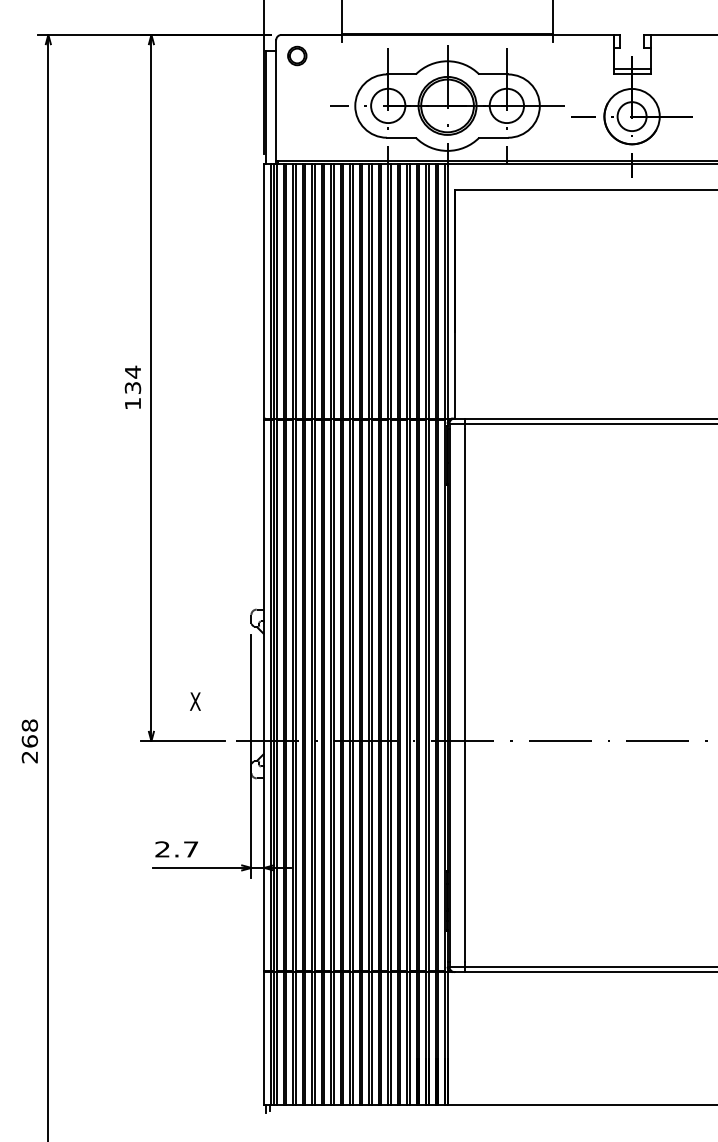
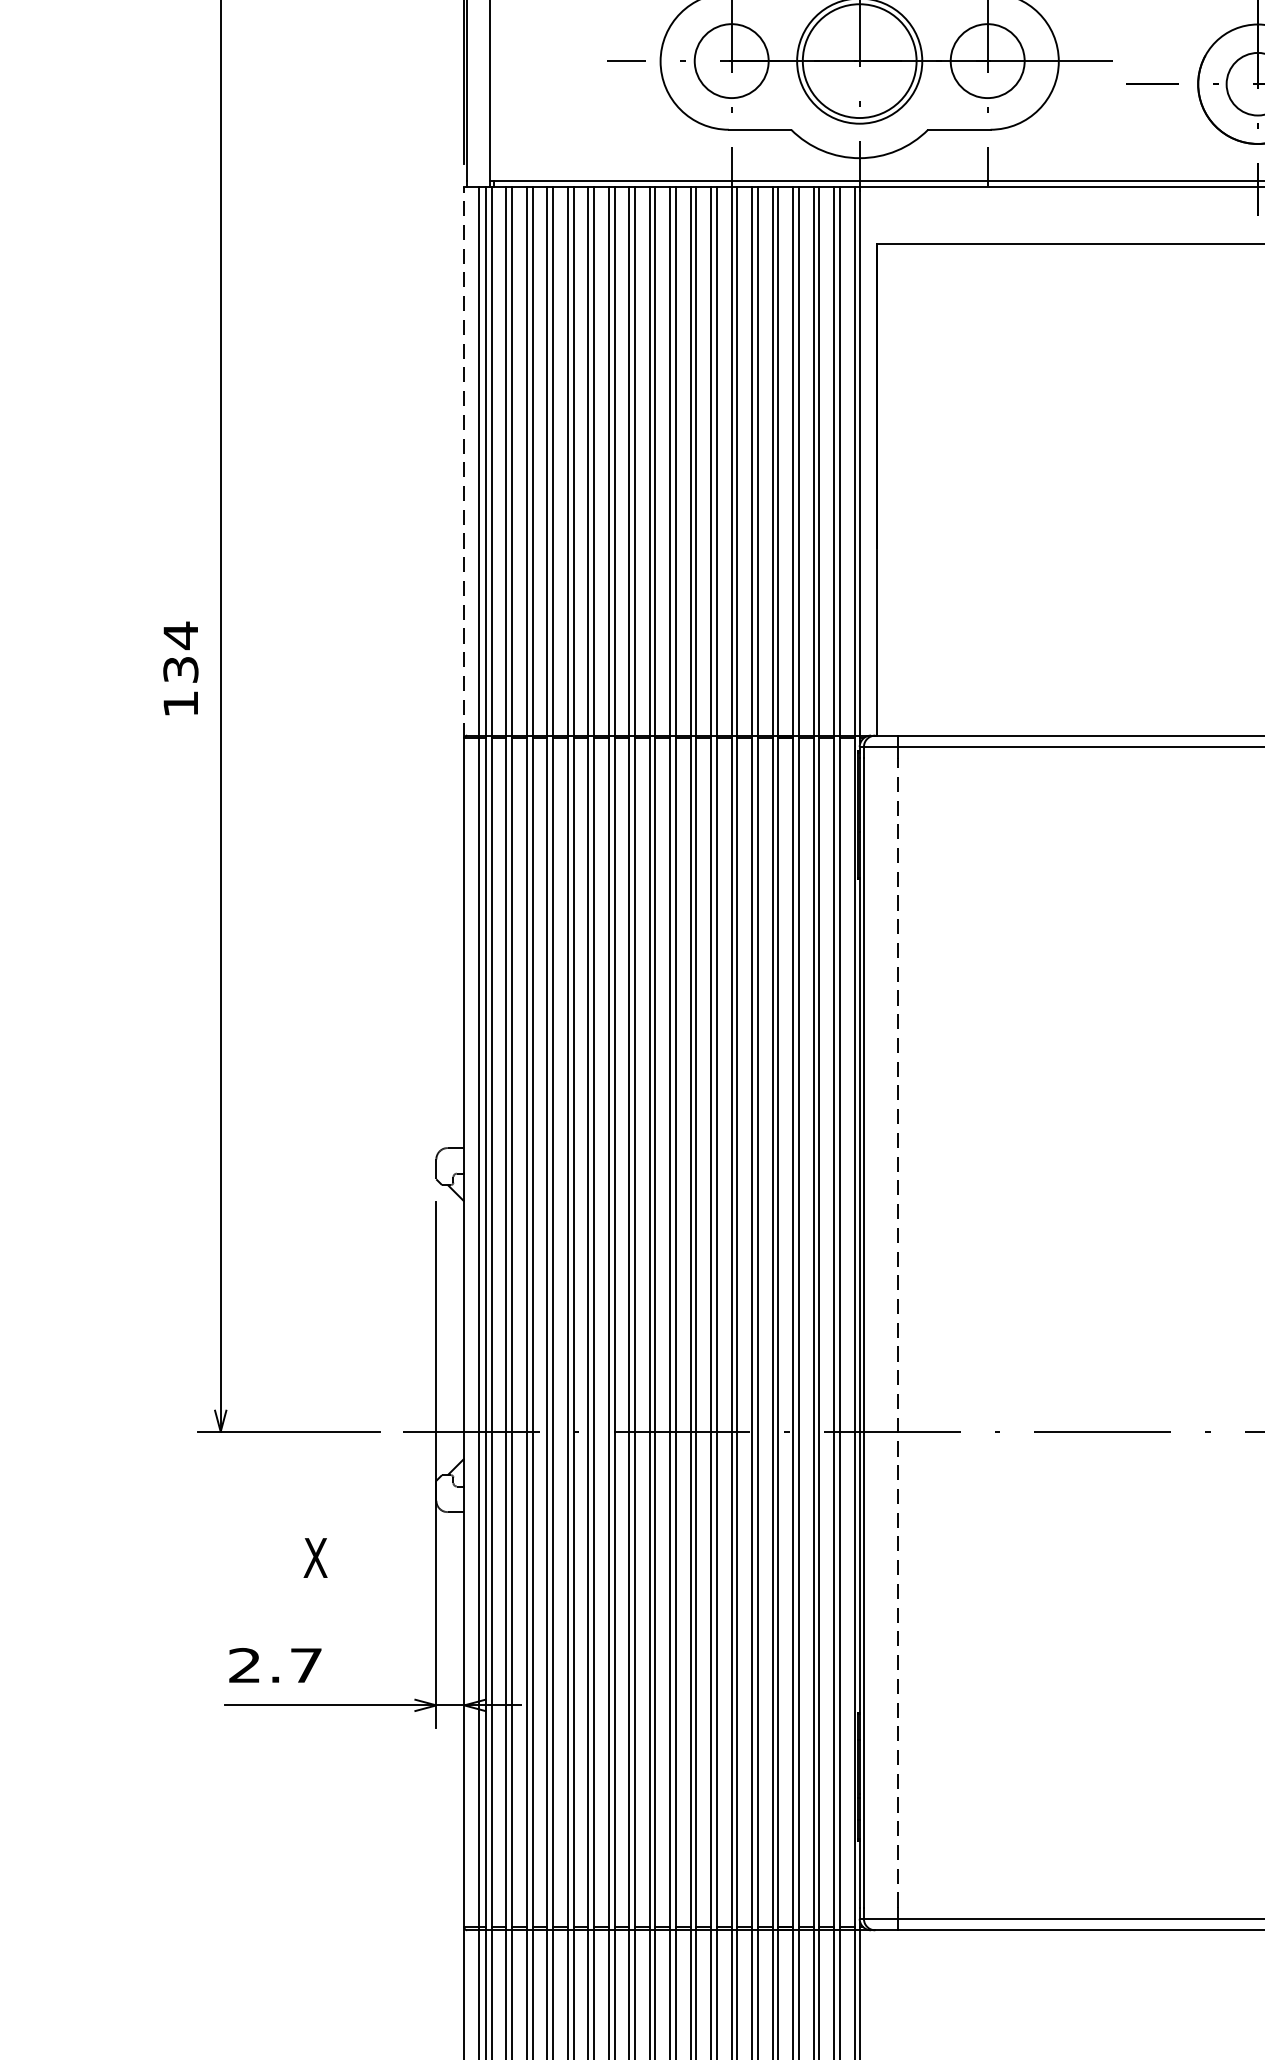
line: (264, 291) -> (464, 461), solid -> dashed
line: (465, 694) -> (898, 1331), solid -> dashed
text: (195, 701) -> (315, 1557), moved

